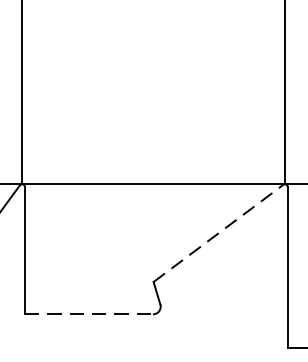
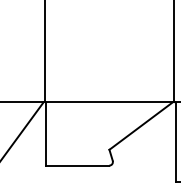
line: (218, 232) -> (141, 125), dashed -> solid
line: (90, 313) -> (78, 165), dashed -> solid

